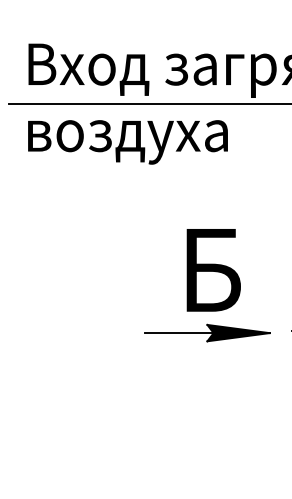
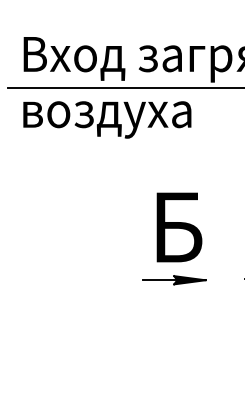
part: (207, 332) -> (174, 279), size x0.6

